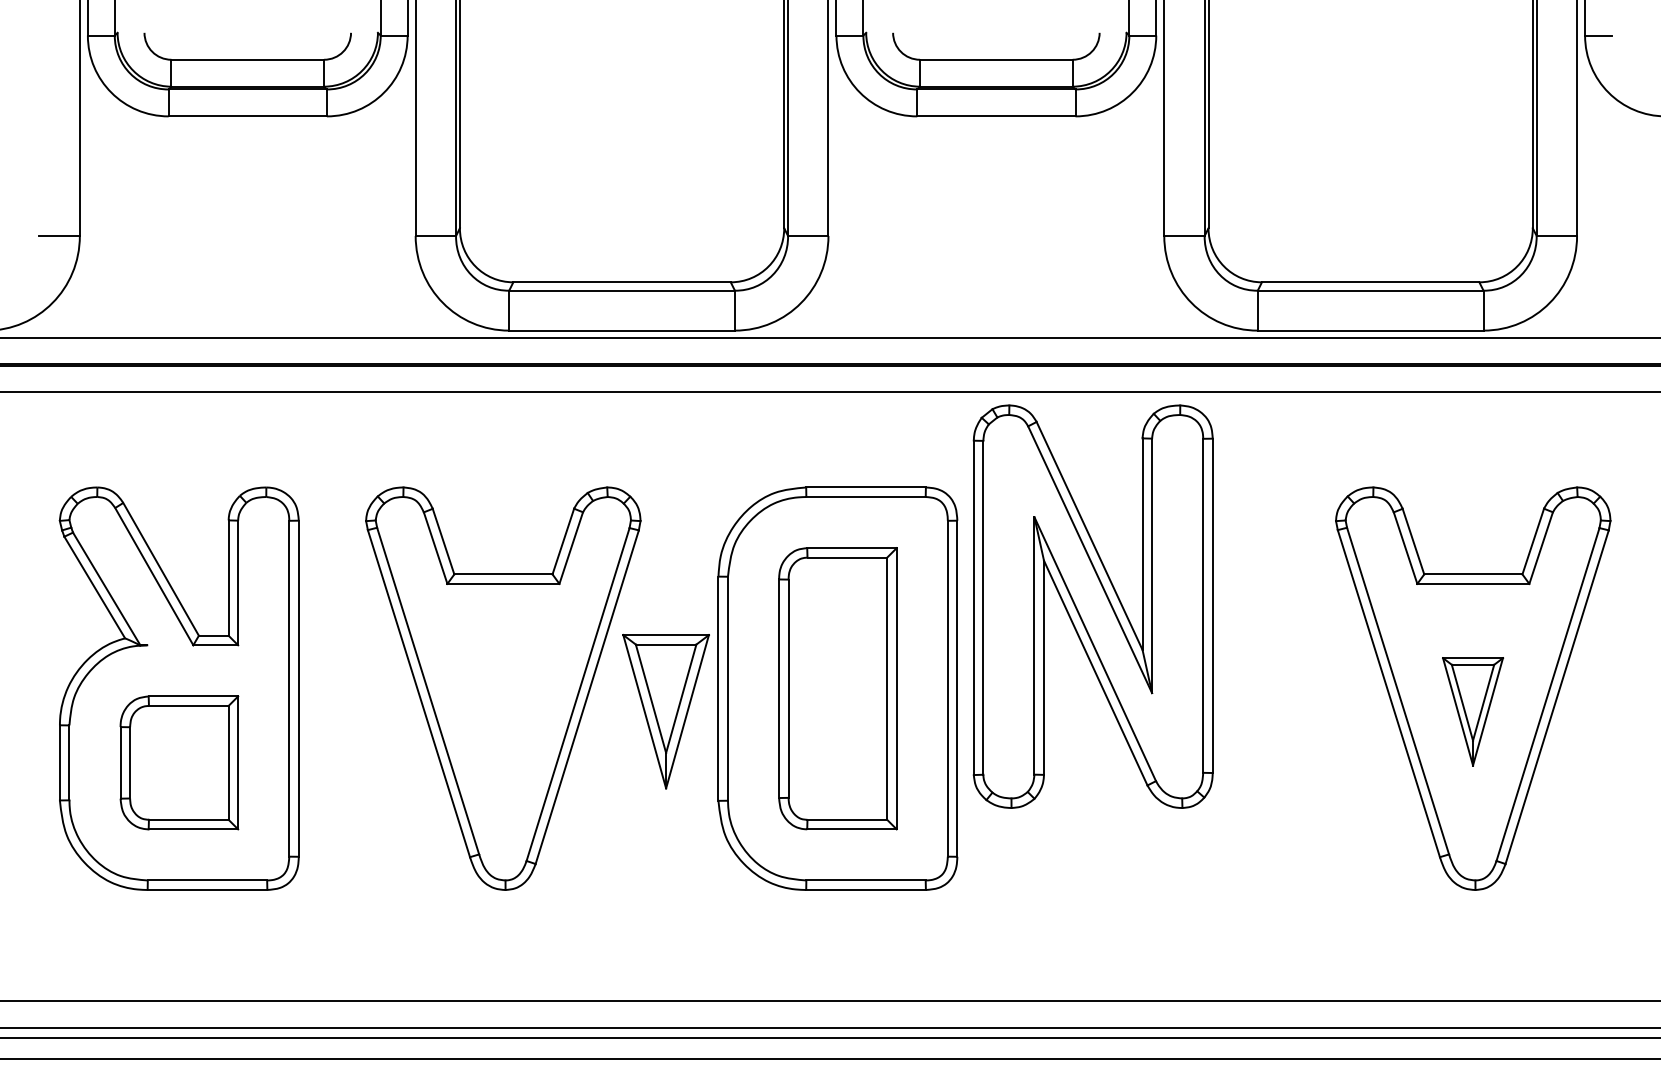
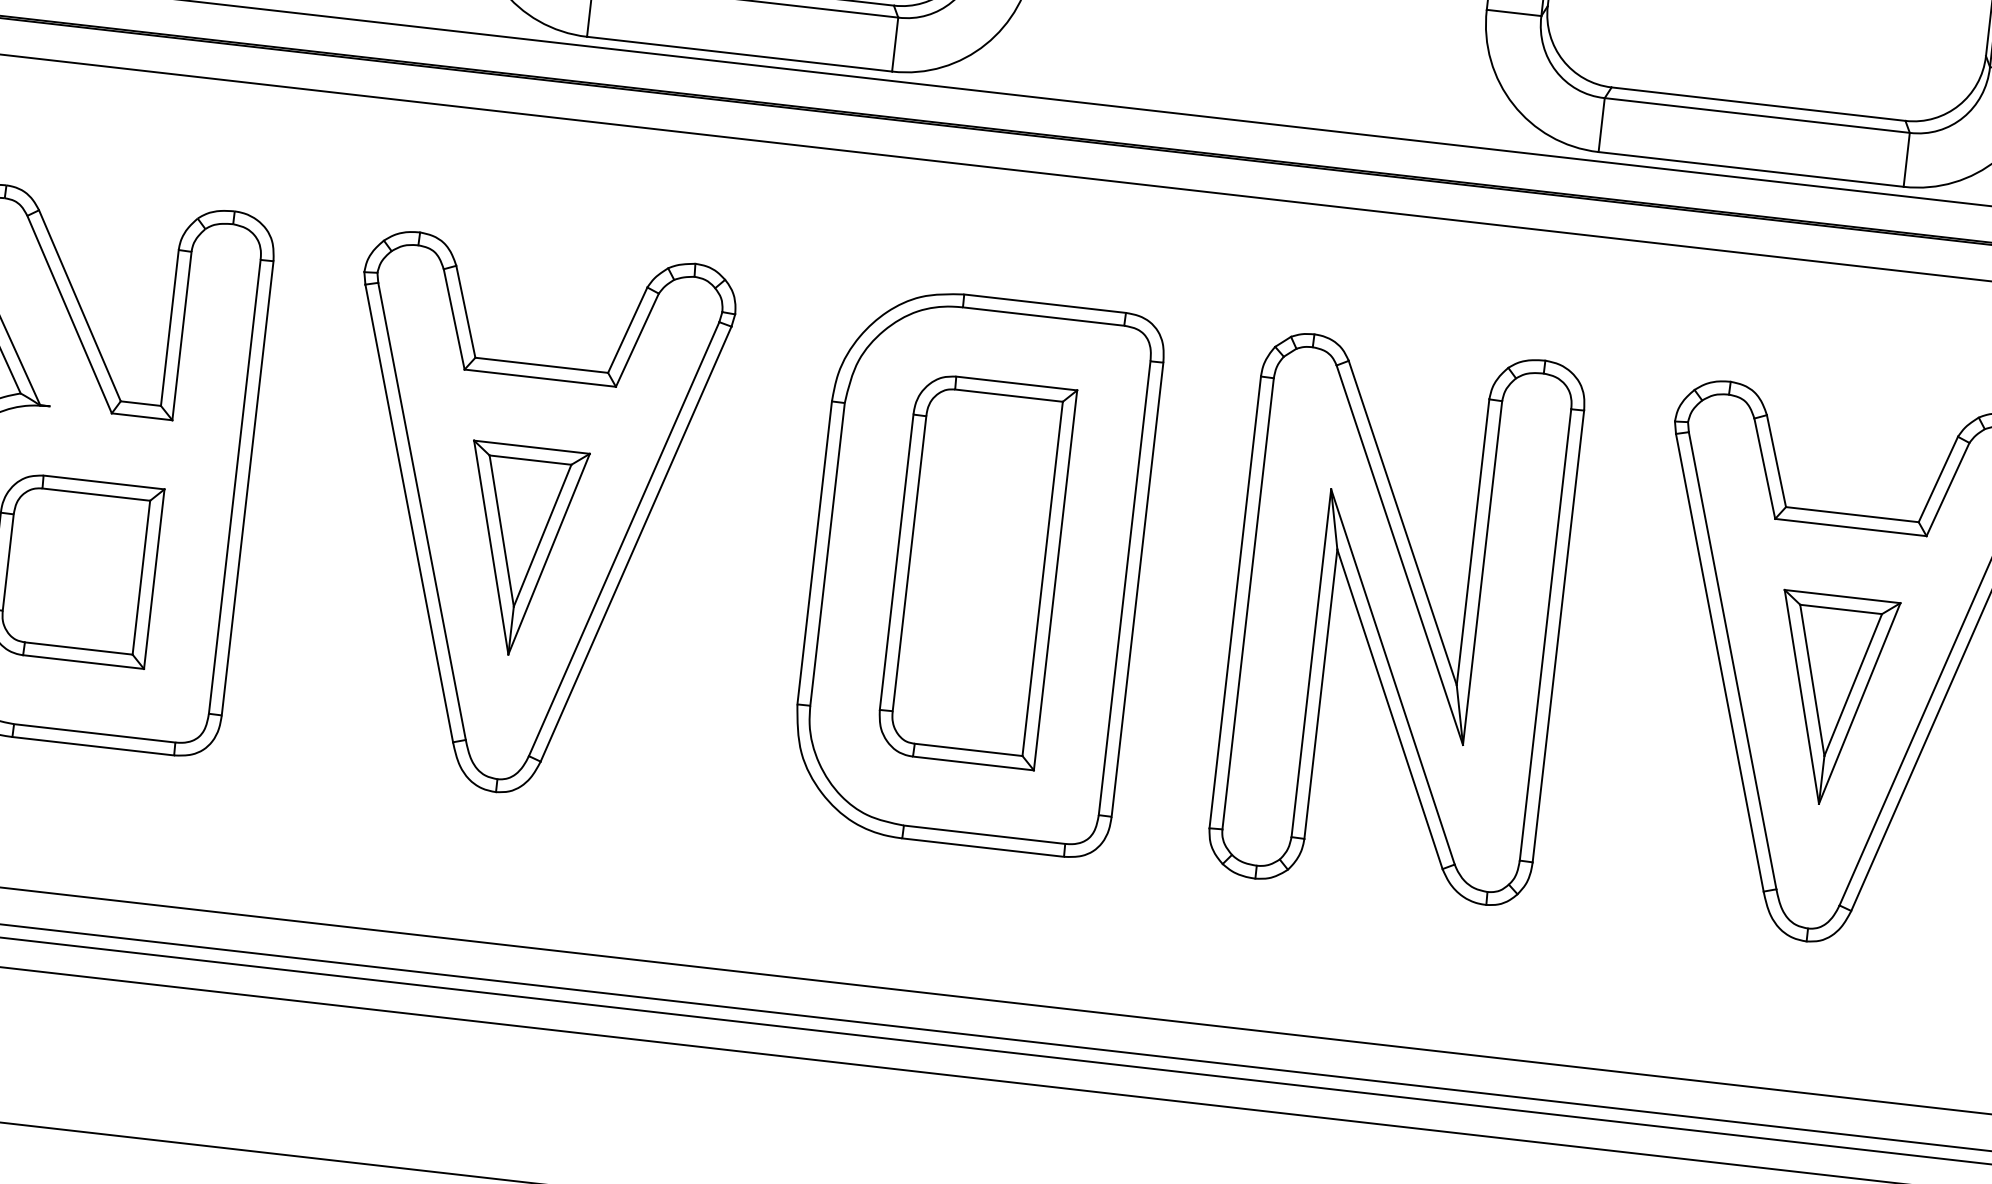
part: (1092, 606) -> (1395, 618), moved
part: (665, 711) -> (519, 550), moved
part: (1472, 711) -> (1830, 699), size x1.43

